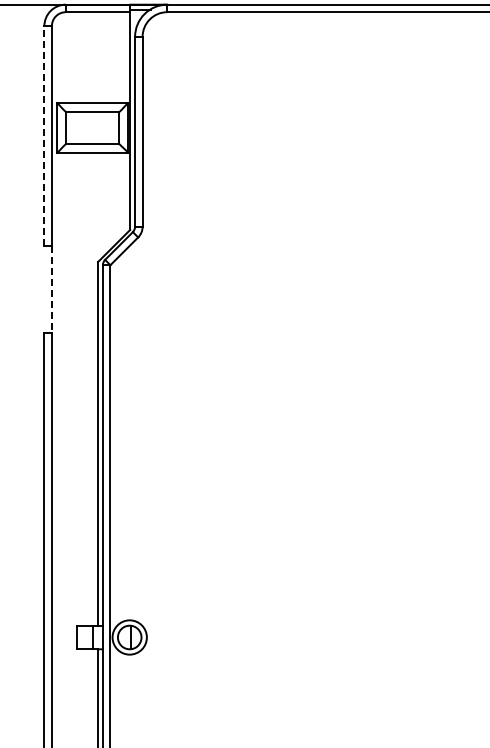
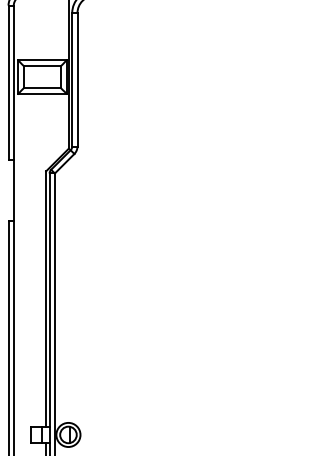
line: (44, 136) -> (8, 83), dashed -> solid
line: (51, 289) -> (13, 190), dashed -> solid

